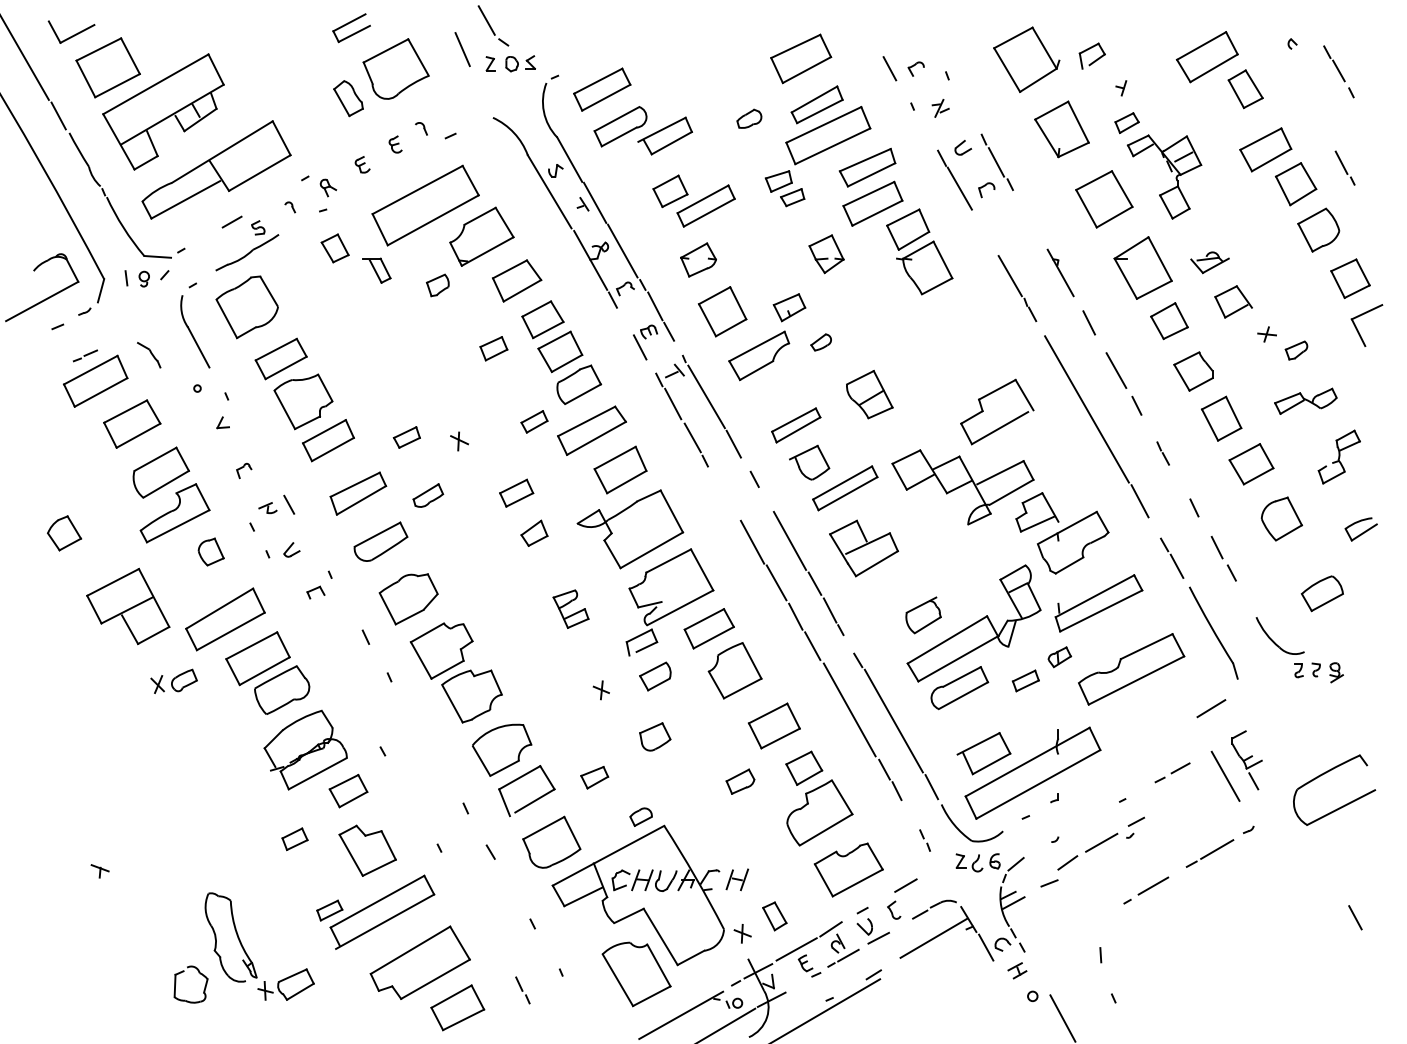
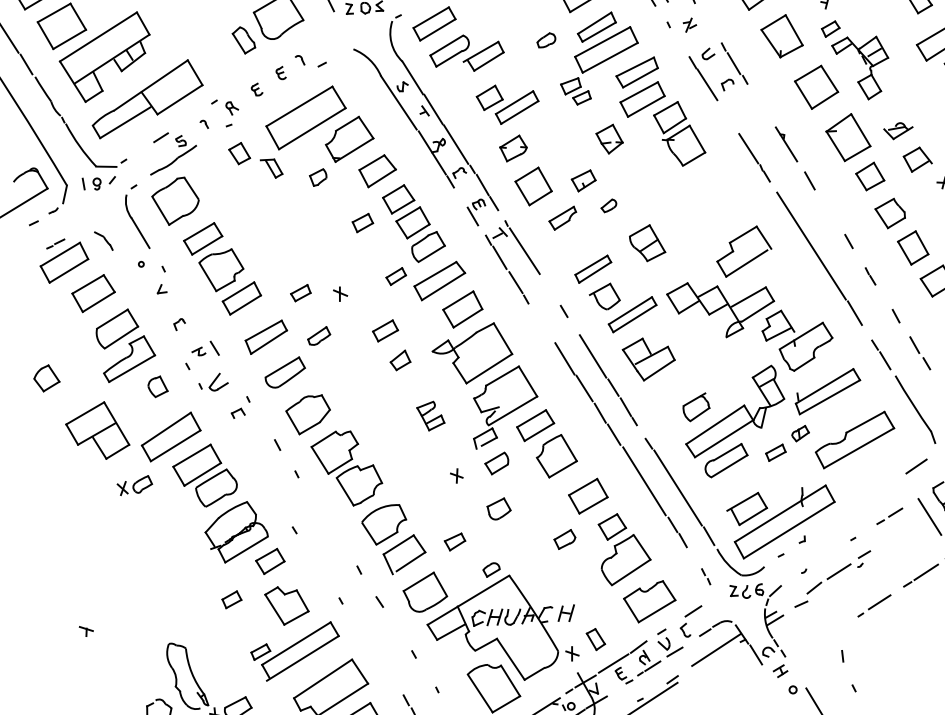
part: (759, 355) -> (563, 218), size x0.6
line: (1116, 370) -> (832, 215), removed
line: (733, 443) -> (546, 285), removed
part: (291, 549) -> (218, 381), size x1.6

